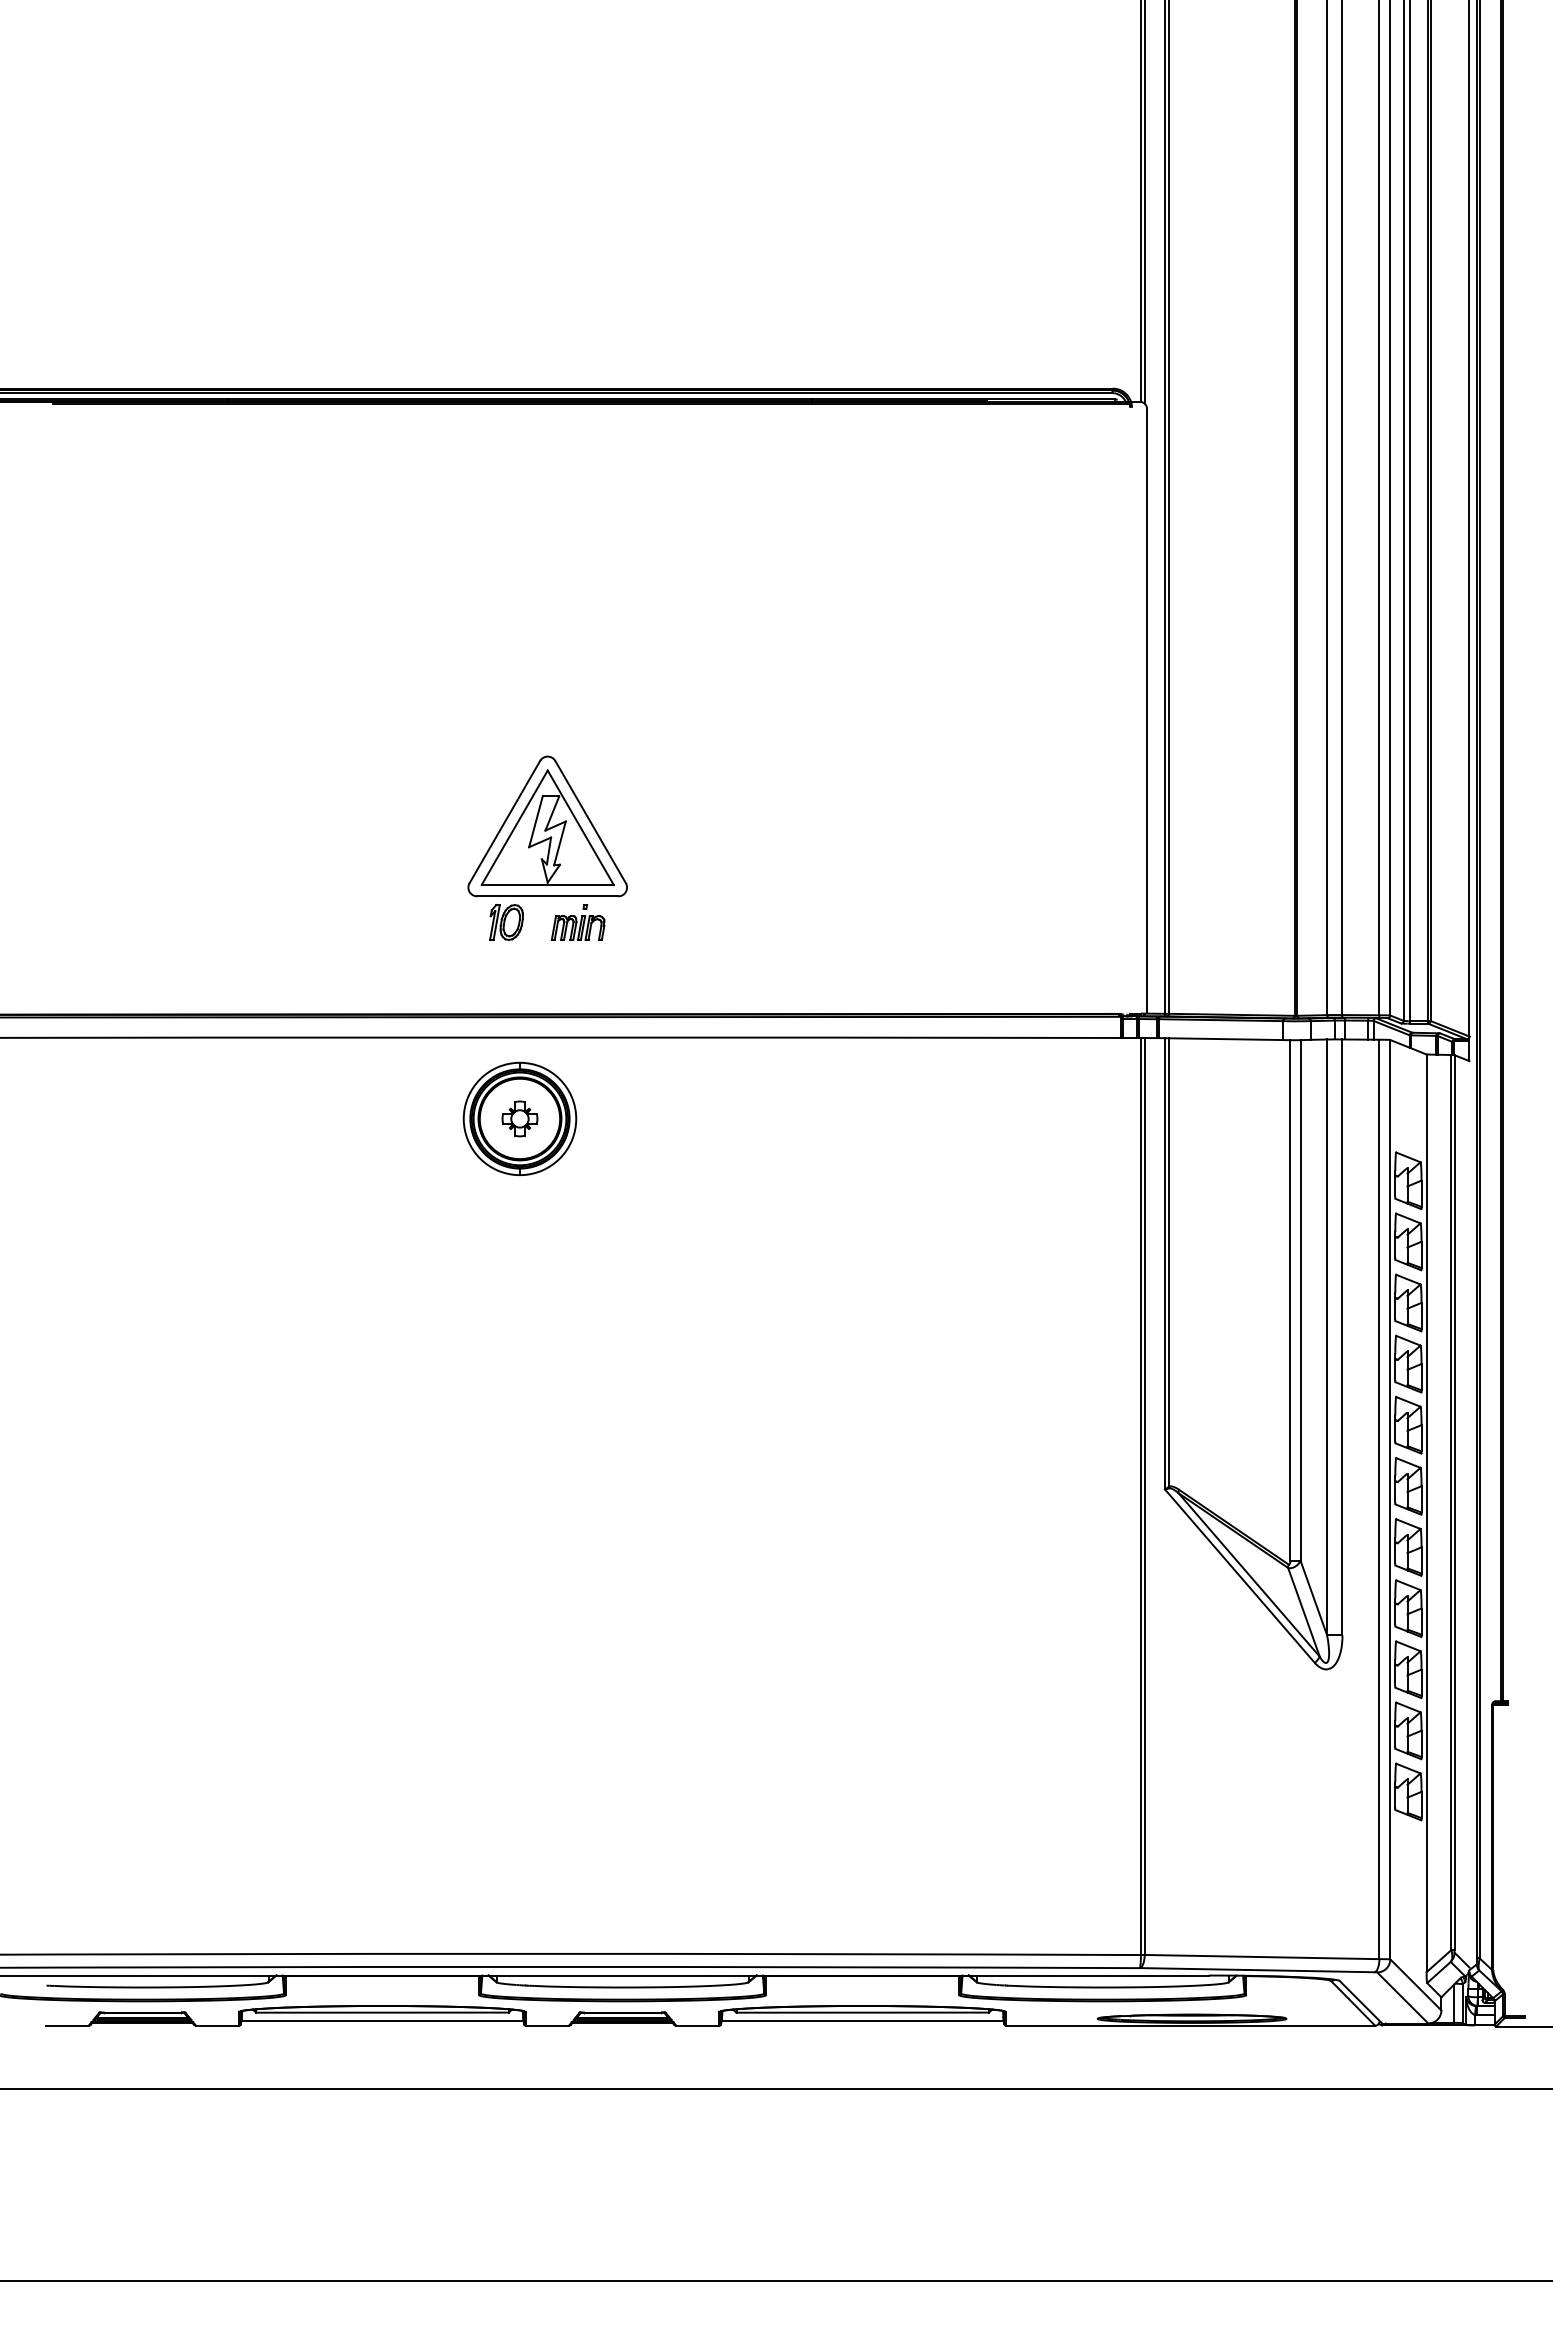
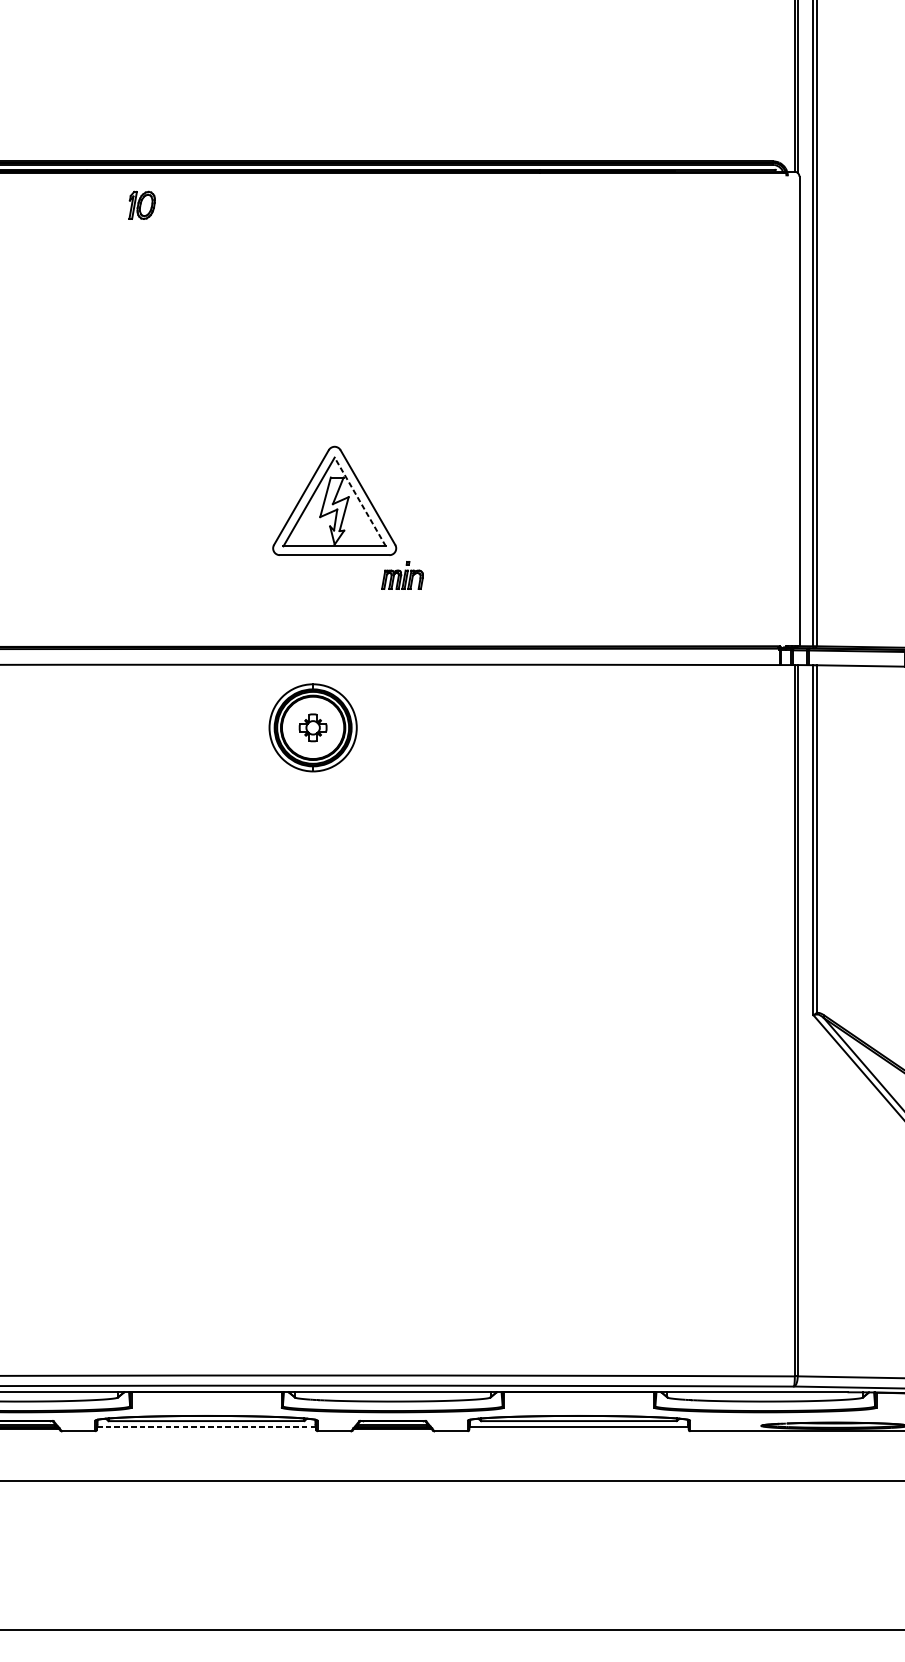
line: (580, 827) -> (360, 501), solid -> dashed
part: (506, 922) -> (142, 205), moved
part: (577, 922) -> (401, 575), moved
line: (382, 2020) -> (206, 1427), solid -> dashed

